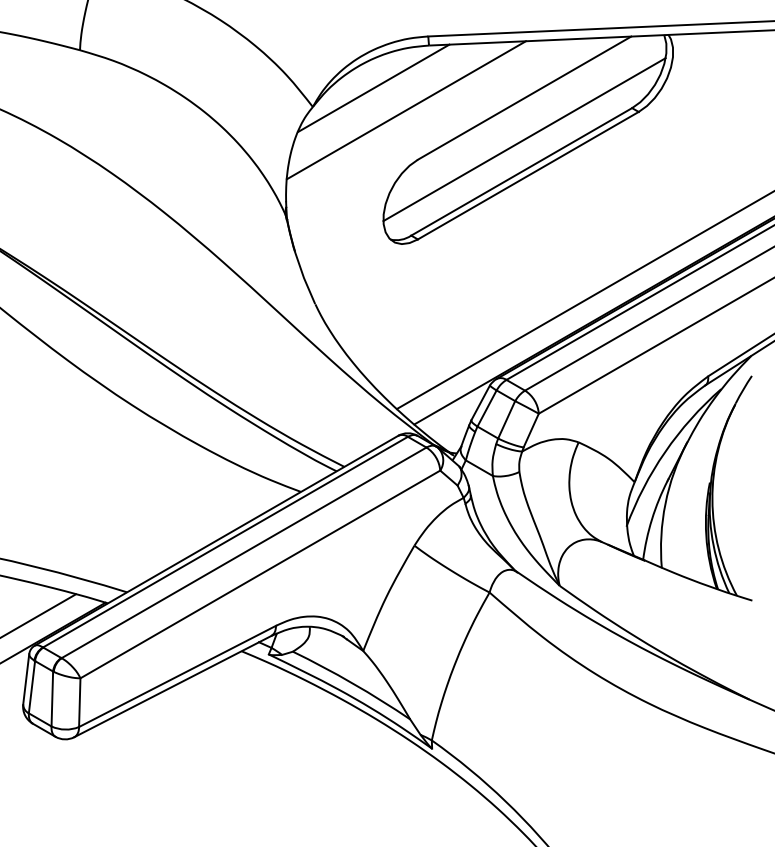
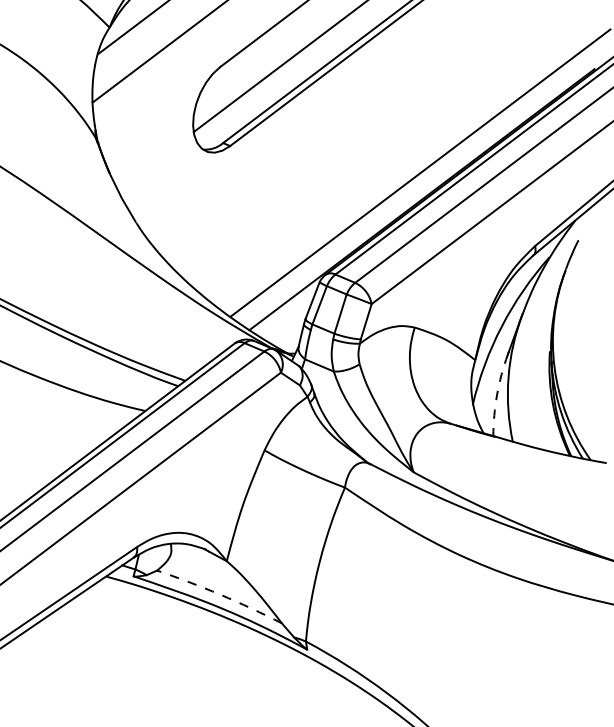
arc: (651, 519) -> (496, 395), solid -> dashed
arc: (352, 683) -> (220, 594), solid -> dashed

